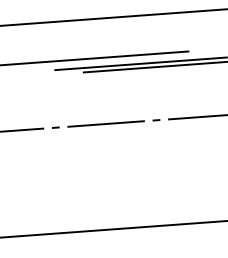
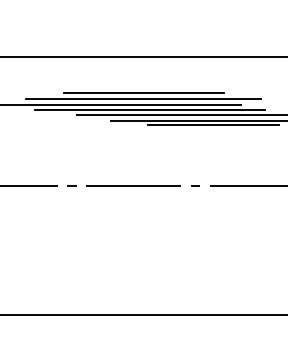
line: (108, 47) -> (143, 92), added
line: (108, 53) -> (143, 99), added
line: (114, 61) -> (149, 110), added
line: (167, 70) -> (213, 125), added

